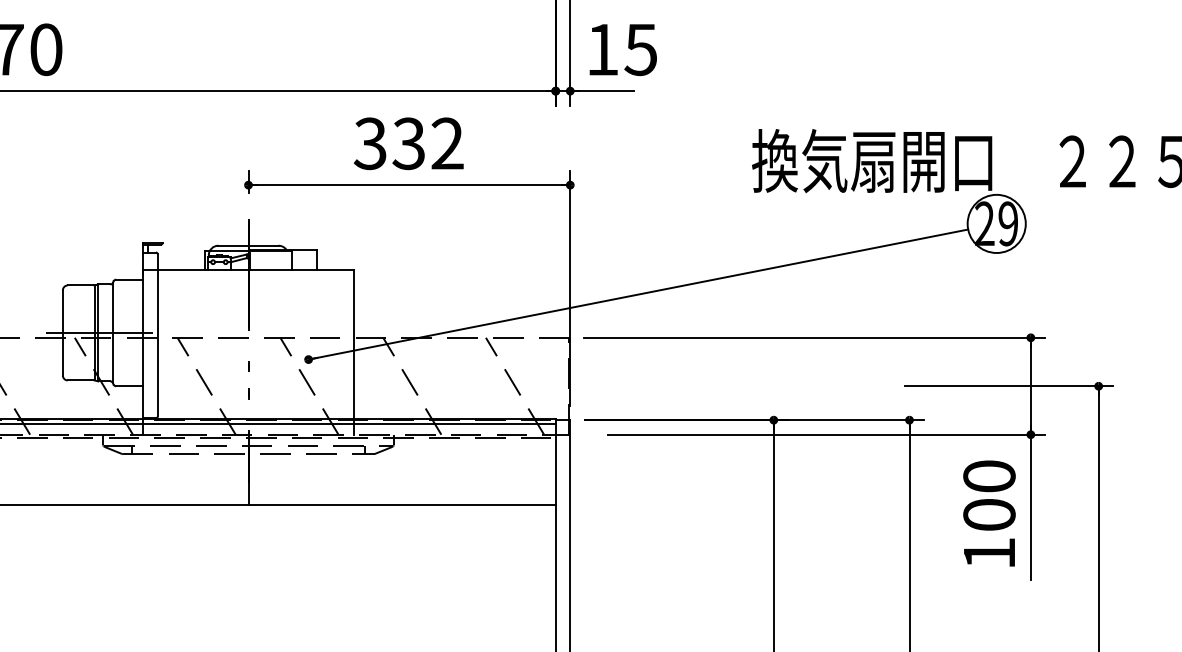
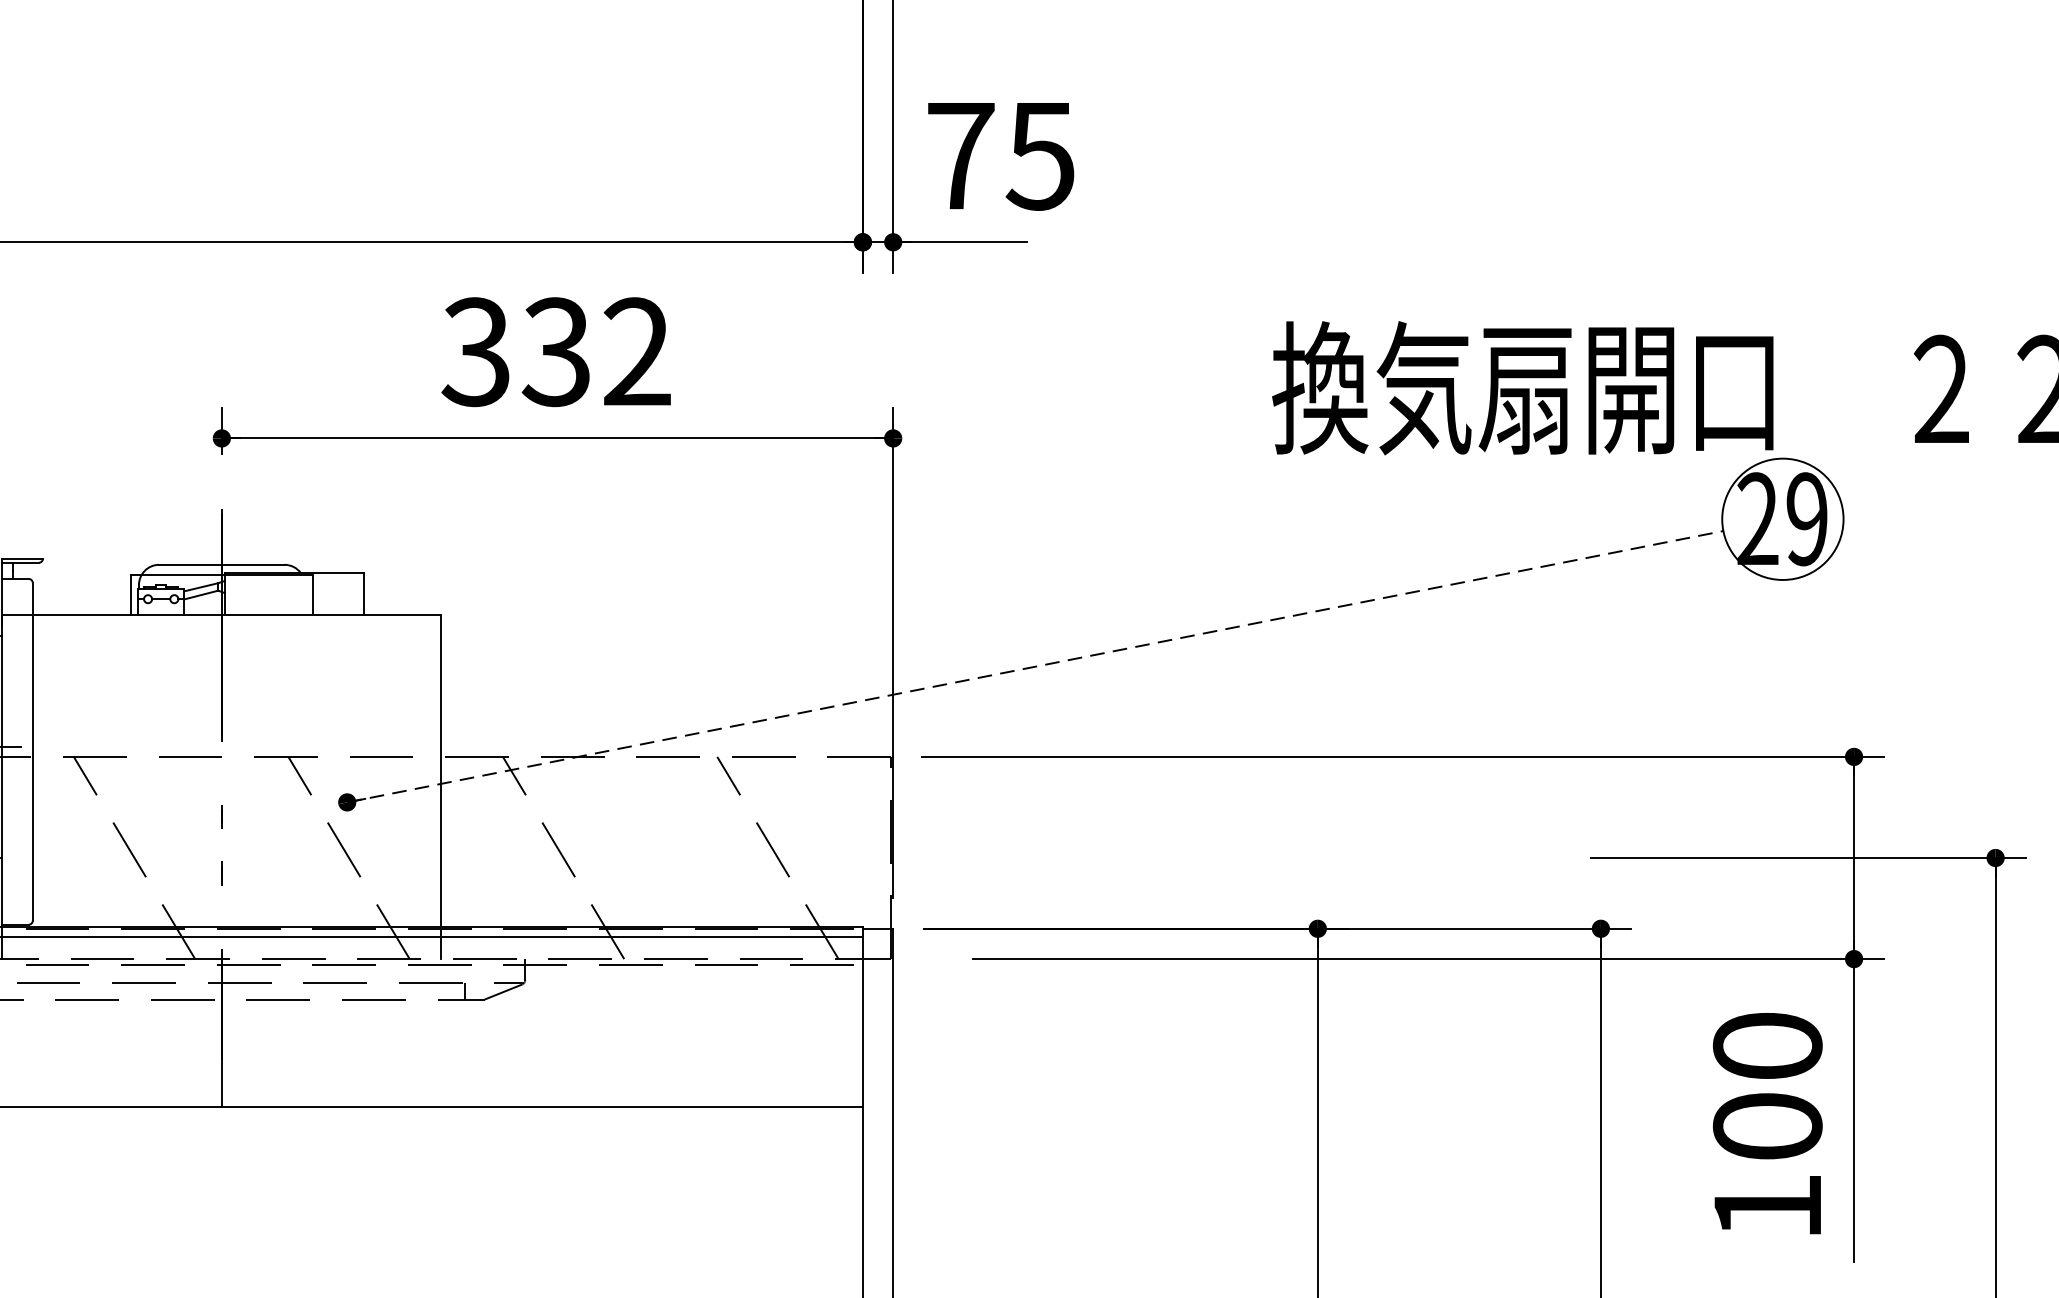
text: (602, 49) -> (960, 155), 15 -> 75
line: (638, 294) -> (1035, 666), solid -> dashed

